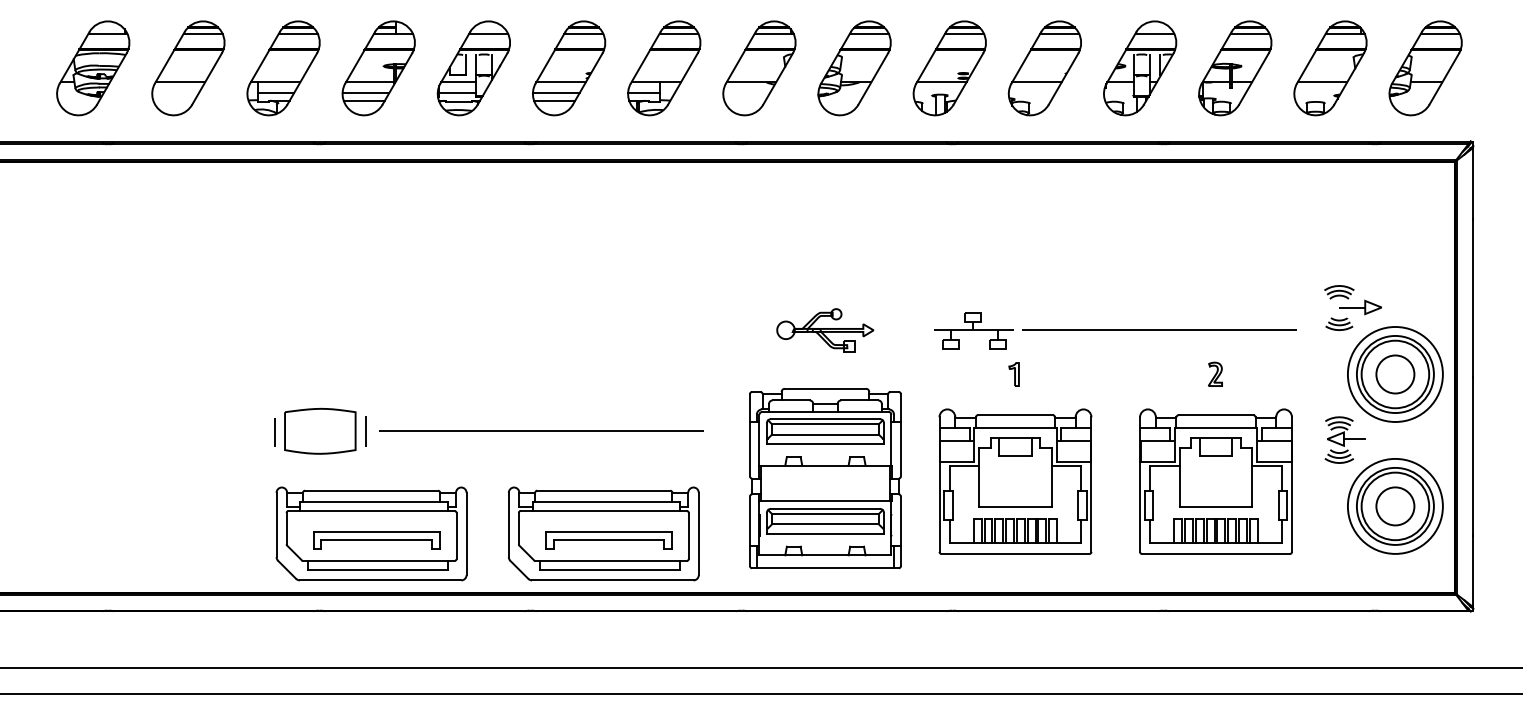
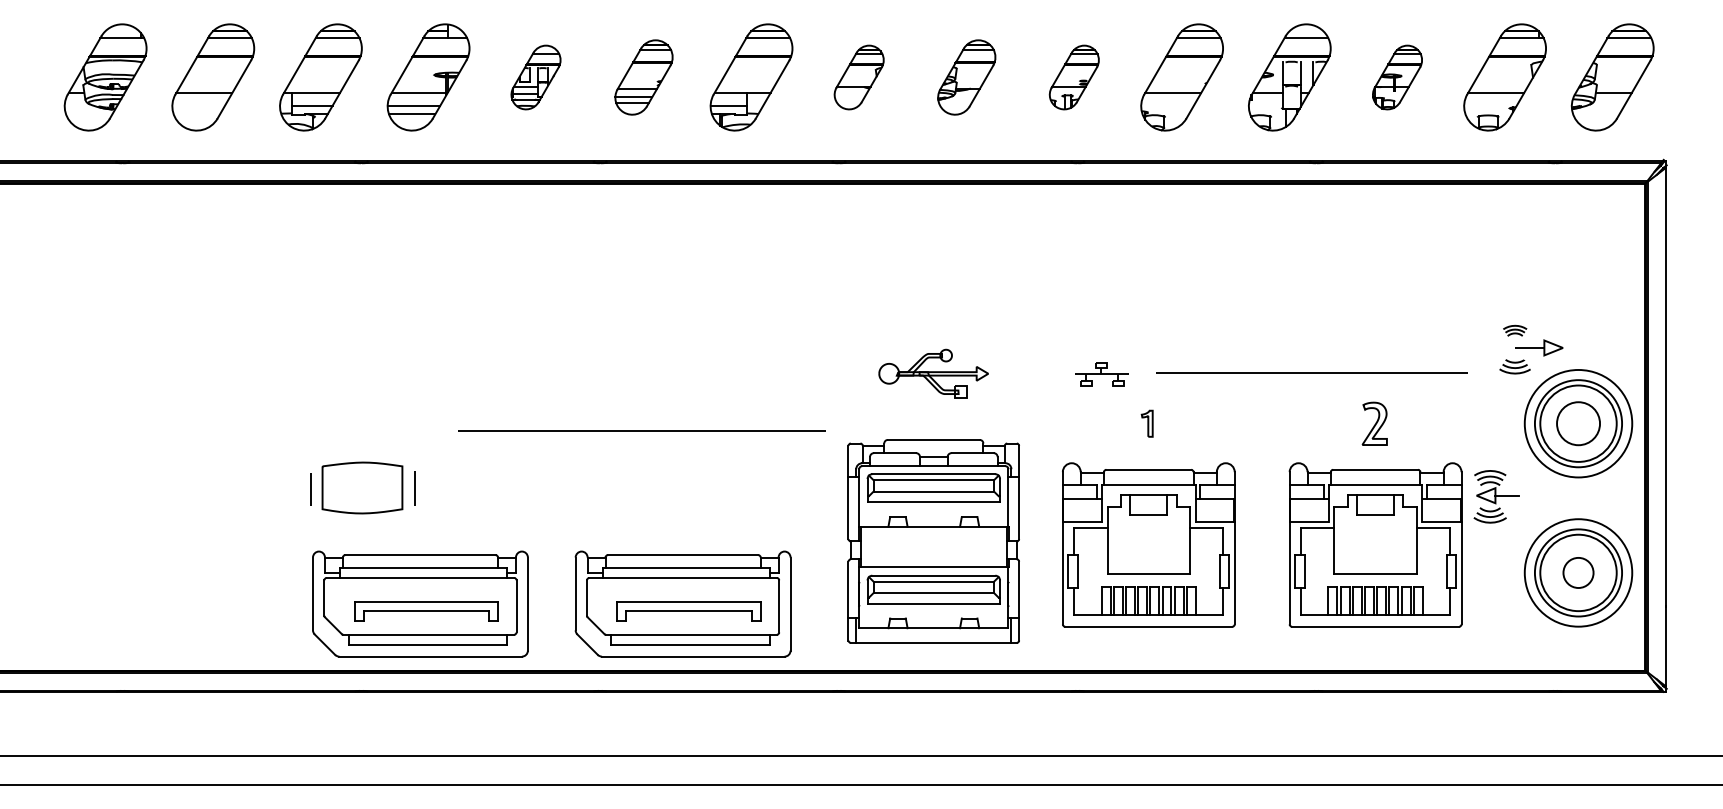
part: (473, 68) -> (535, 77), size x0.6
part: (569, 68) -> (644, 77), size x0.7
part: (759, 68) -> (859, 77), size x0.6
part: (854, 68) -> (966, 77), size x0.7
part: (949, 68) -> (1074, 77), size x0.6
part: (1235, 68) -> (1397, 77), size x0.6
part: (1339, 292) -> (1515, 330), size x0.7
part: (973, 330) -> (1101, 373), size x0.6
part: (1215, 373) -> (1375, 422), size x1.6
line: (541, 430) -> (642, 430), moved
part: (1344, 439) -> (1496, 496), moved
circle: (1395, 506) -> (1578, 573), size x0.7

